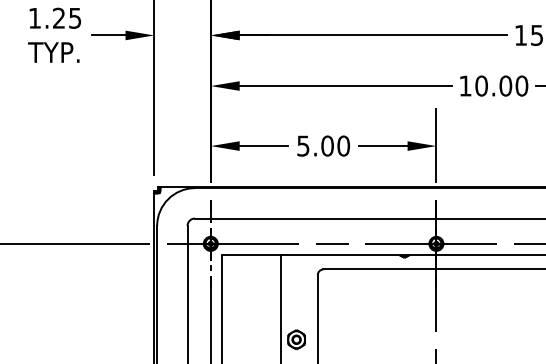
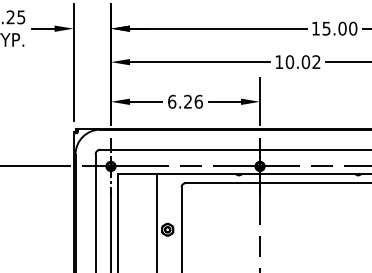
text: (521, 86) -> (316, 62), 10.00 -> 10.02
text: (323, 145) -> (185, 101), 5.00 -> 6.26

